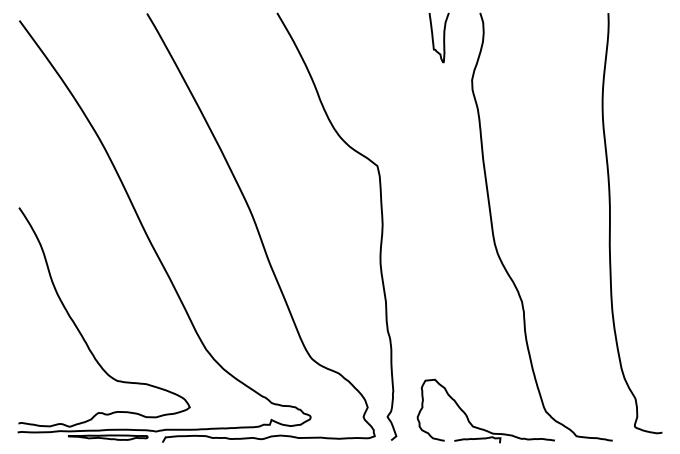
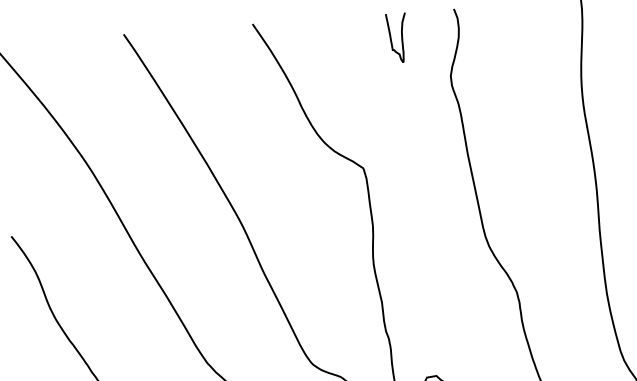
curve: (433, 37) -> (391, 38), moved

